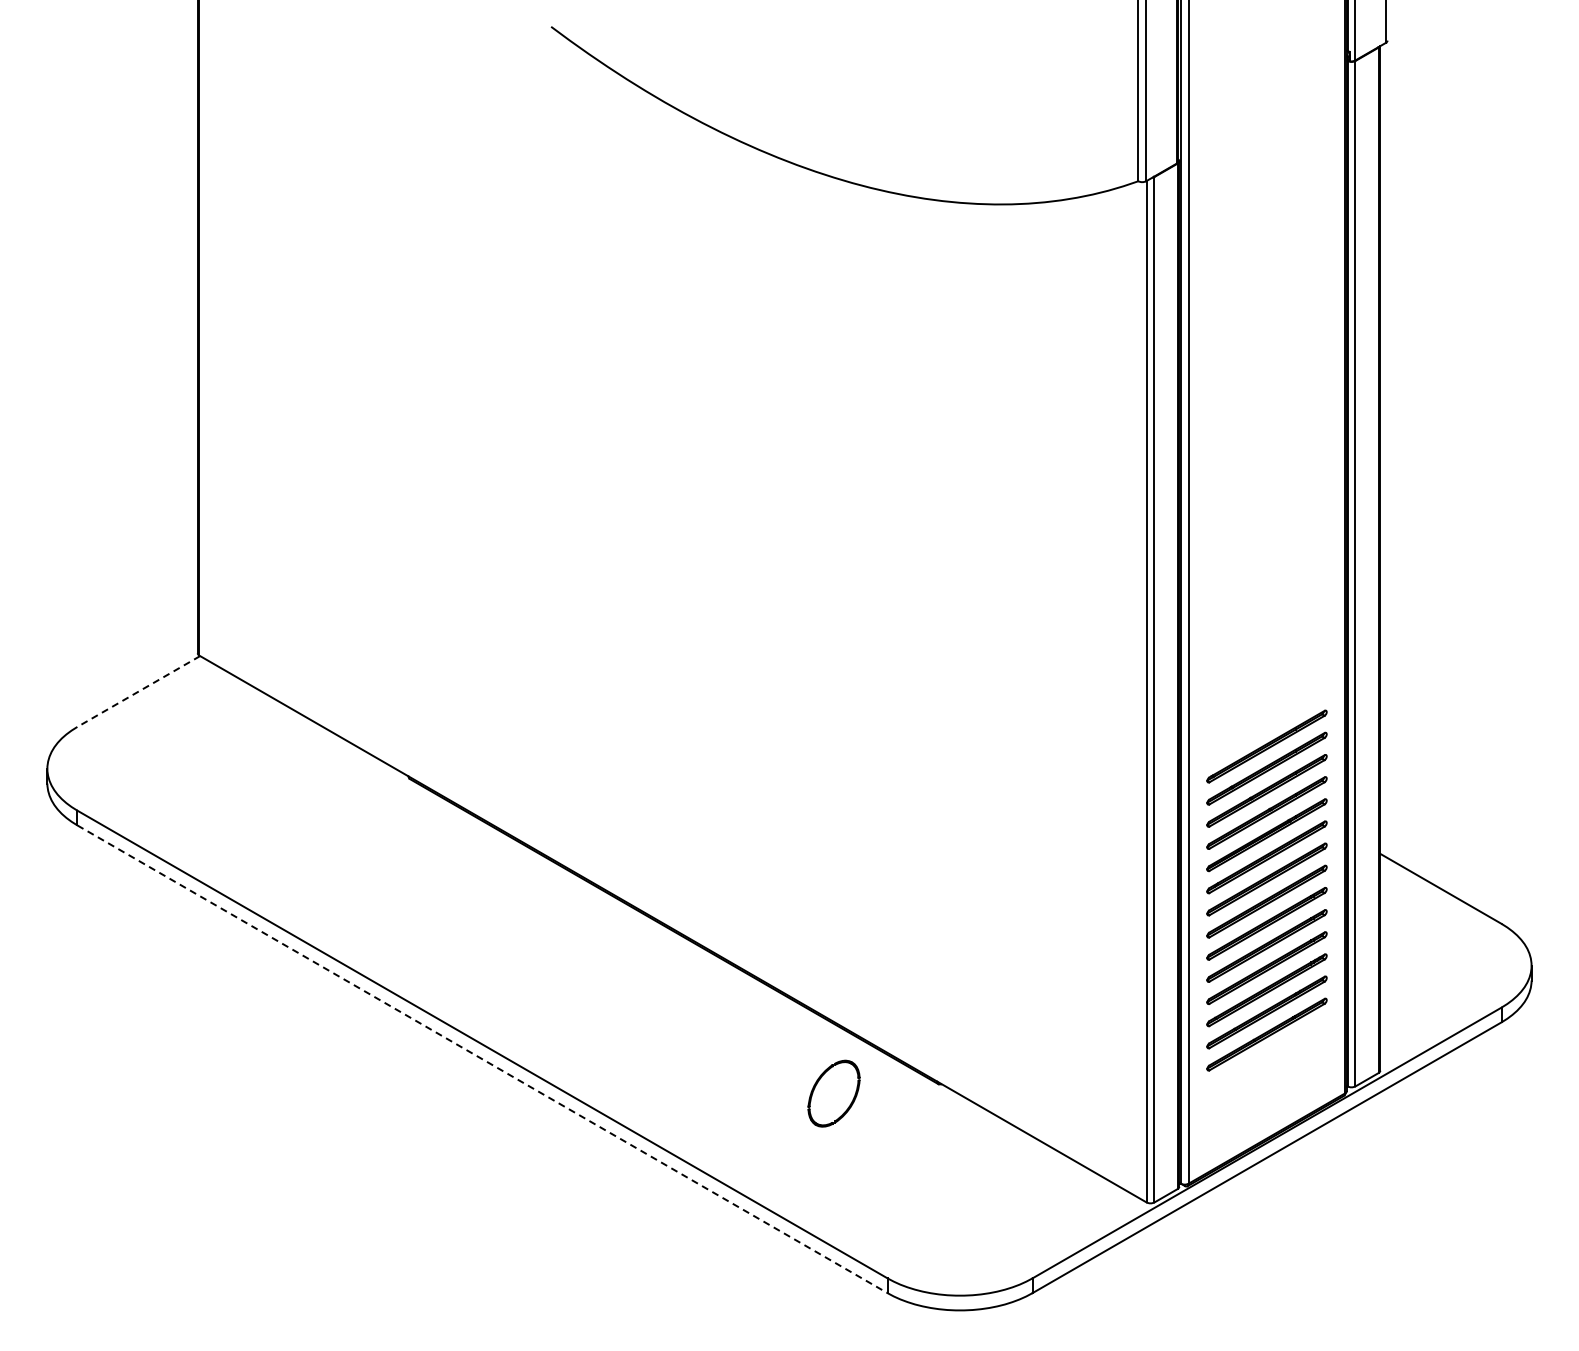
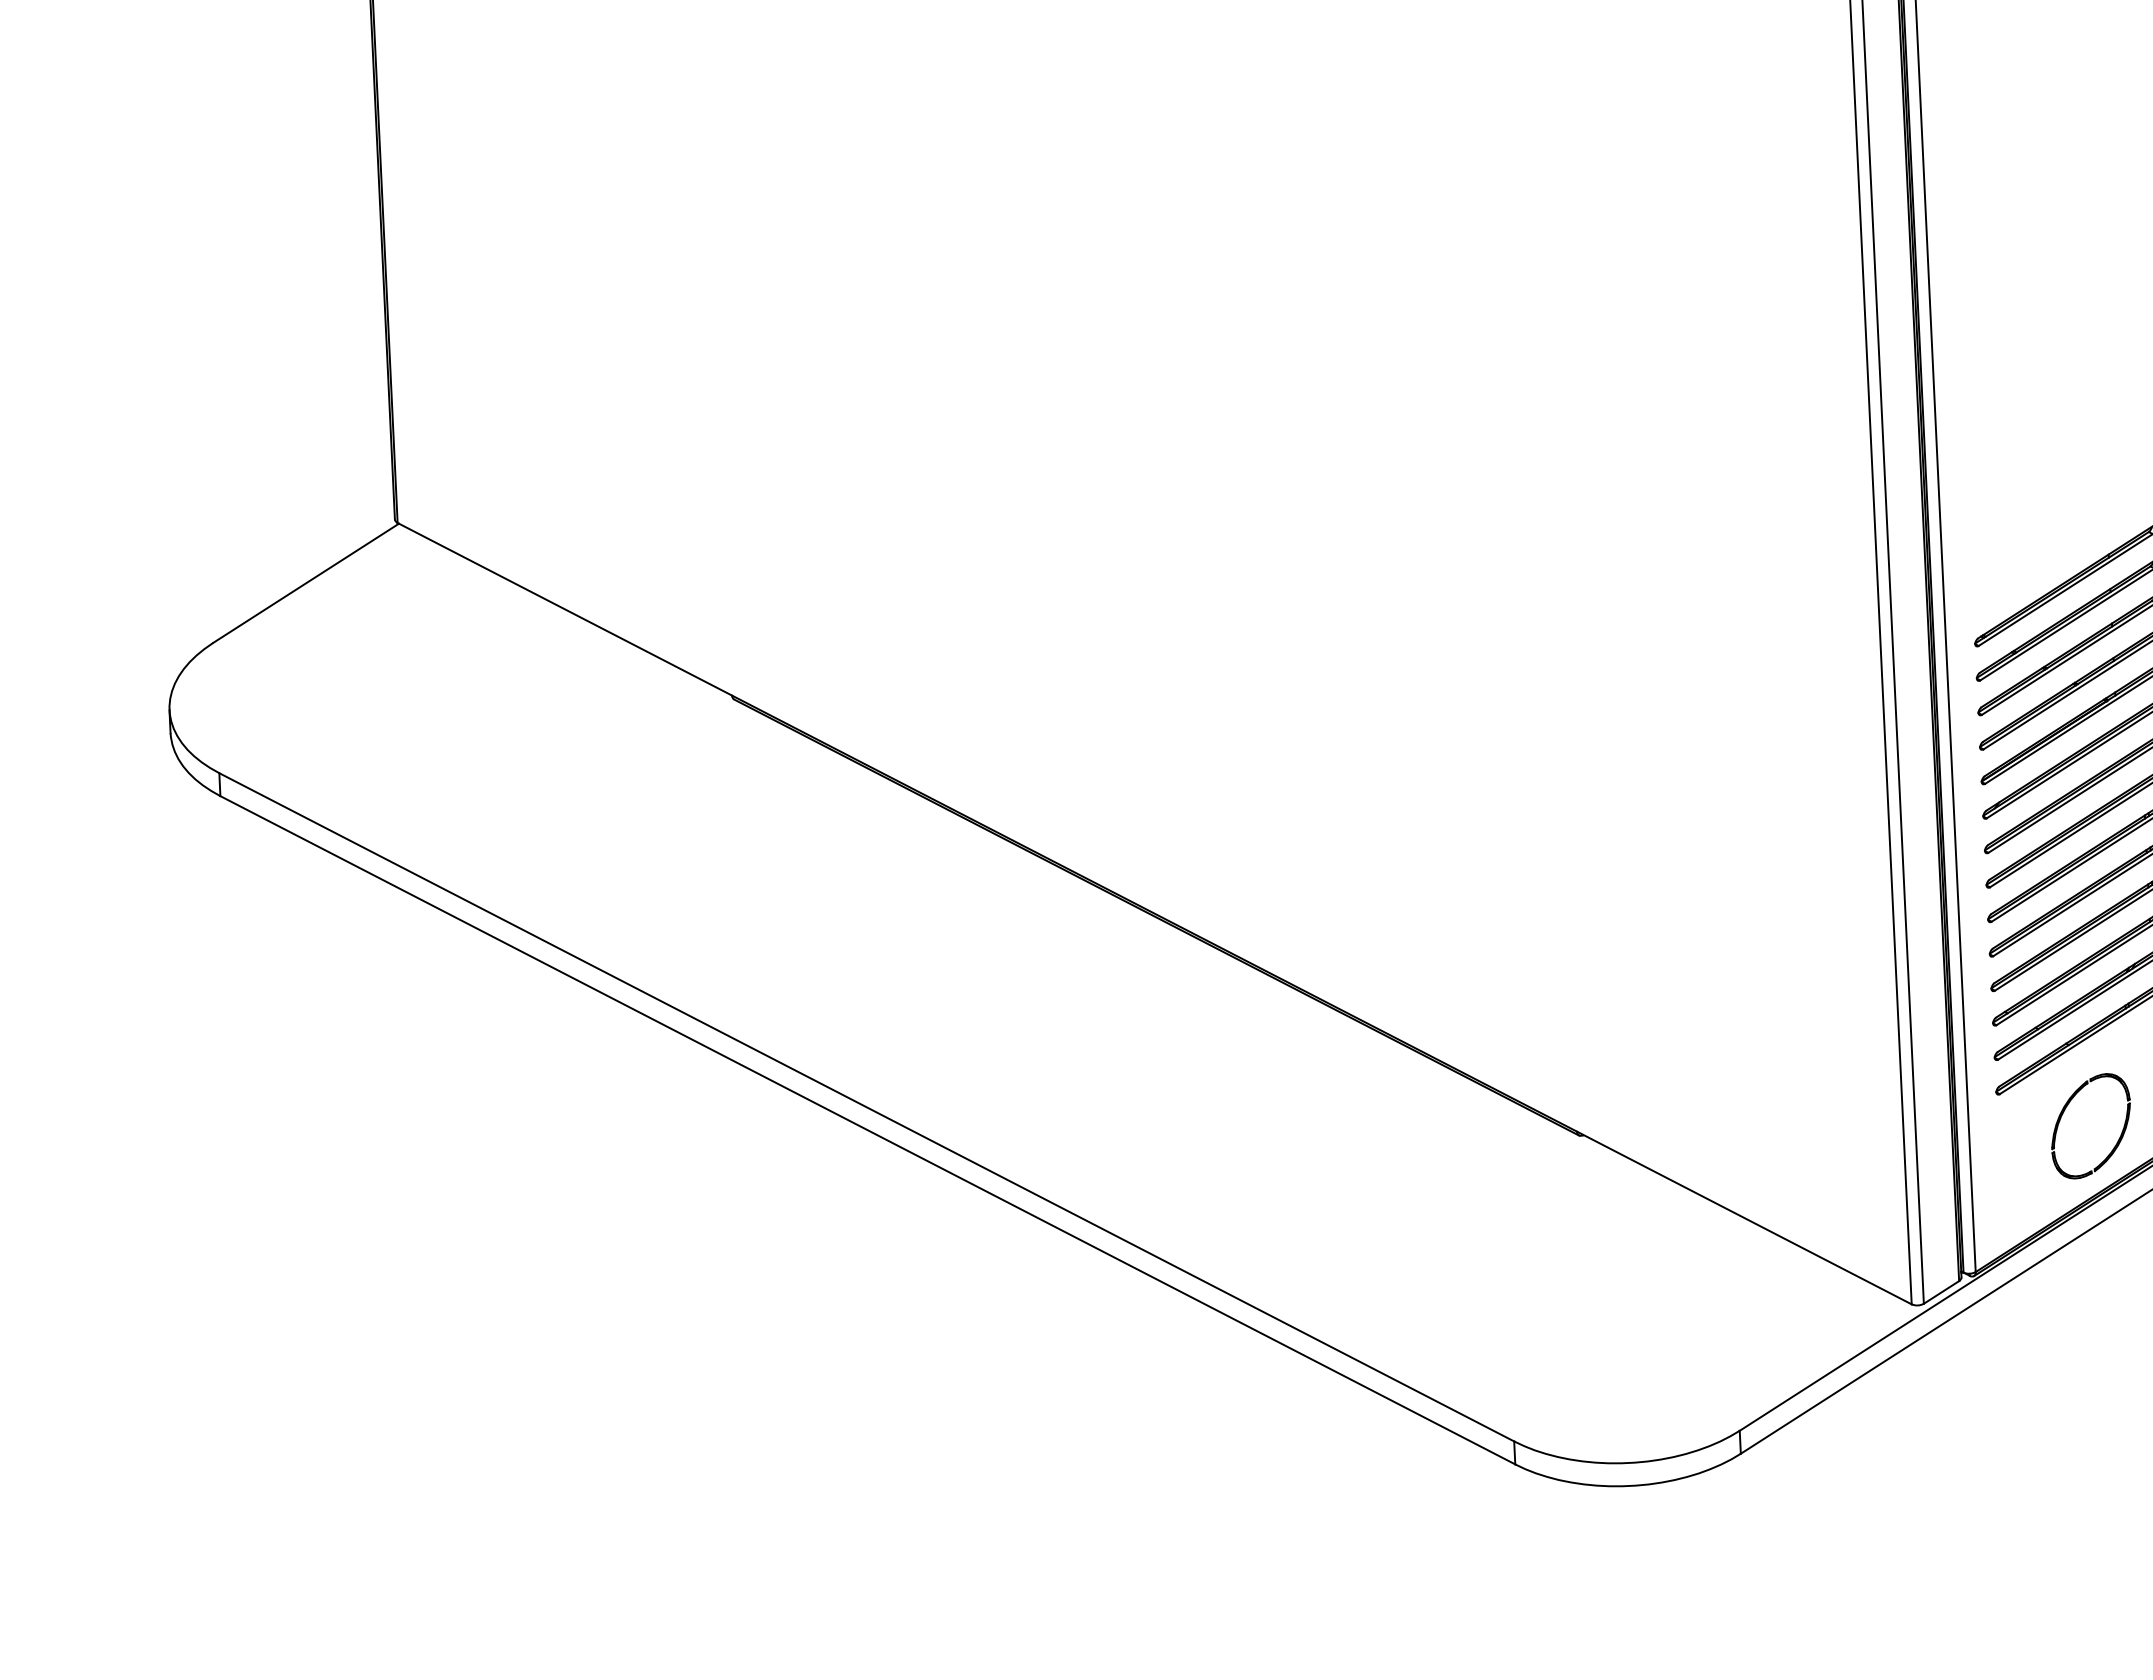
line: (138, 691) -> (305, 583), dashed -> solid
line: (482, 1059) -> (867, 1130), dashed -> solid
part: (833, 1093) -> (2090, 1126), moved

